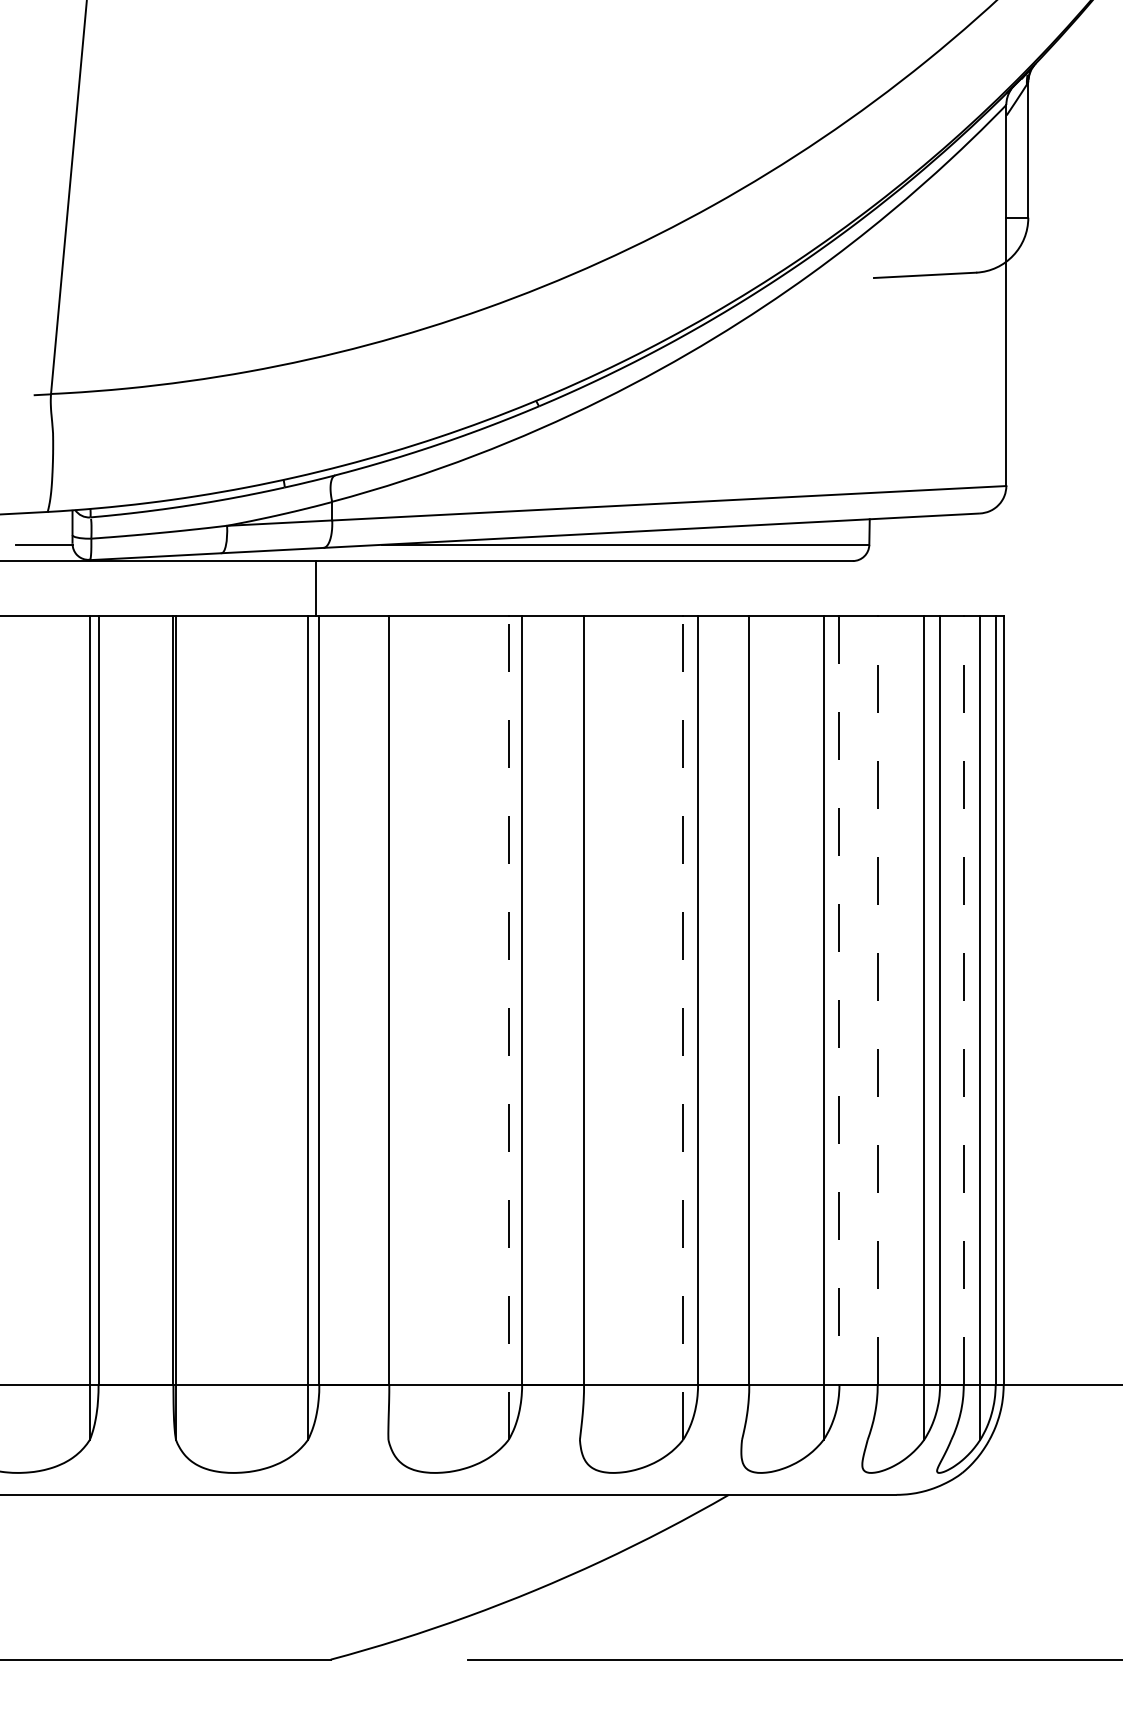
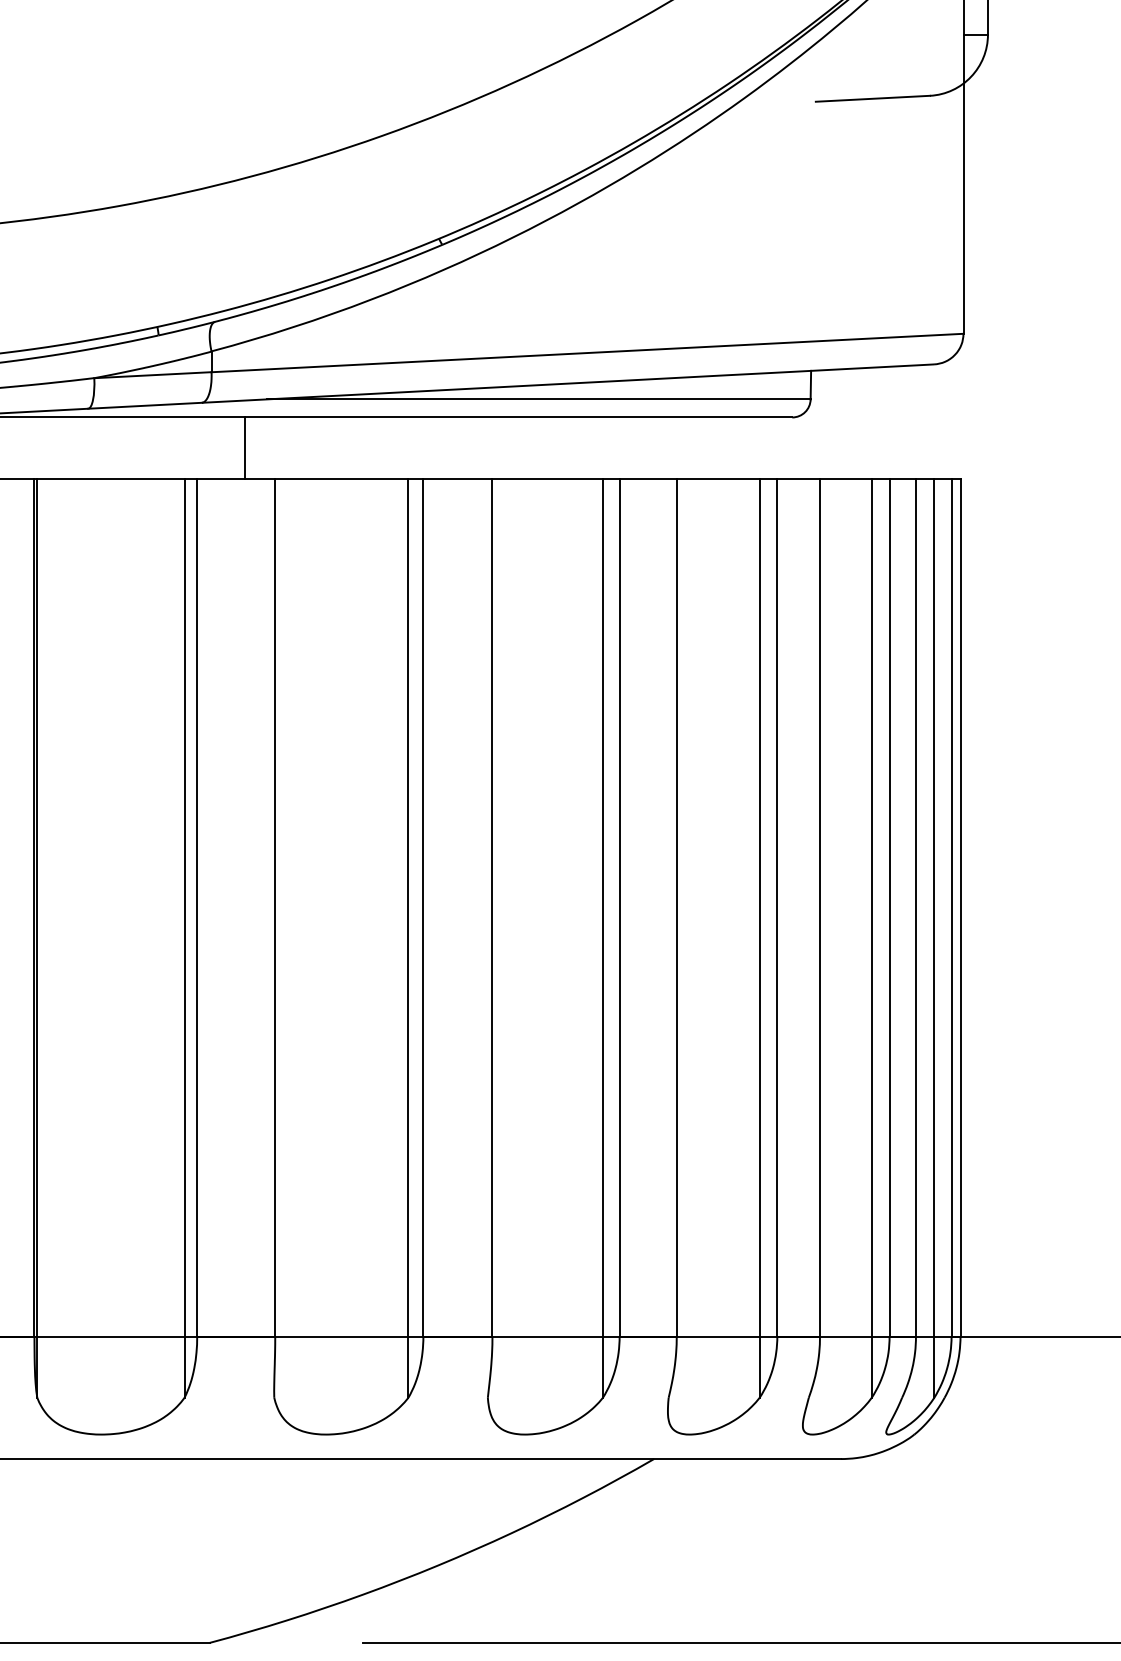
line: (316, 588) -> (245, 448), moved
line: (839, 1000) -> (777, 907), dashed -> solid
line: (877, 1000) -> (819, 907), dashed -> solid
line: (963, 1000) -> (915, 907), dashed -> solid
line: (508, 1027) -> (408, 937), dashed -> solid
line: (683, 1027) -> (603, 937), dashed -> solid

